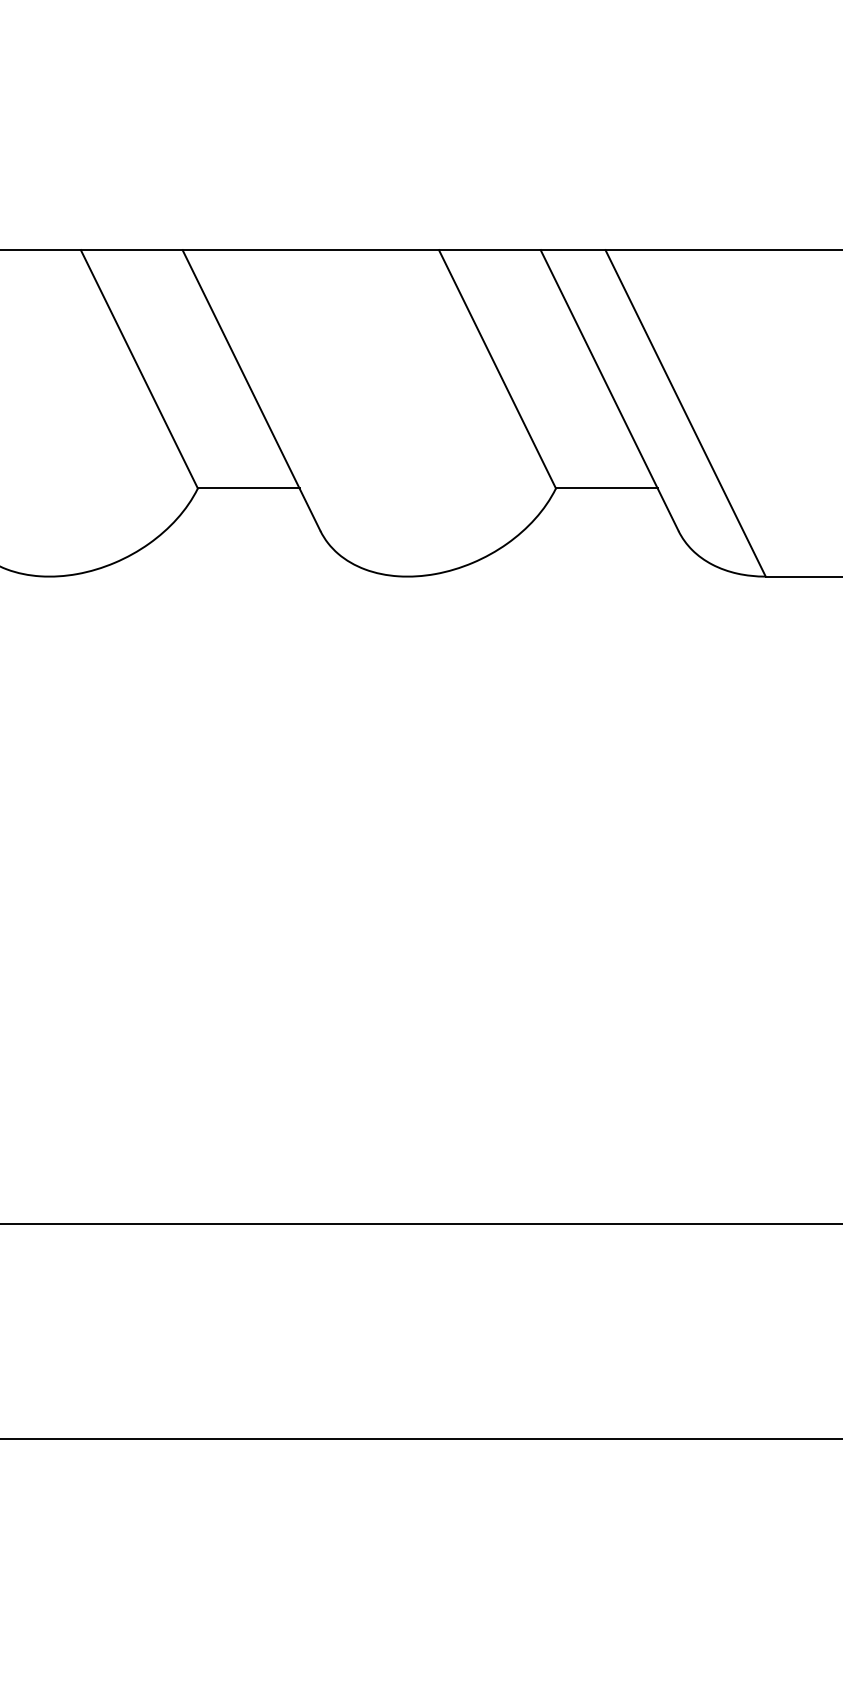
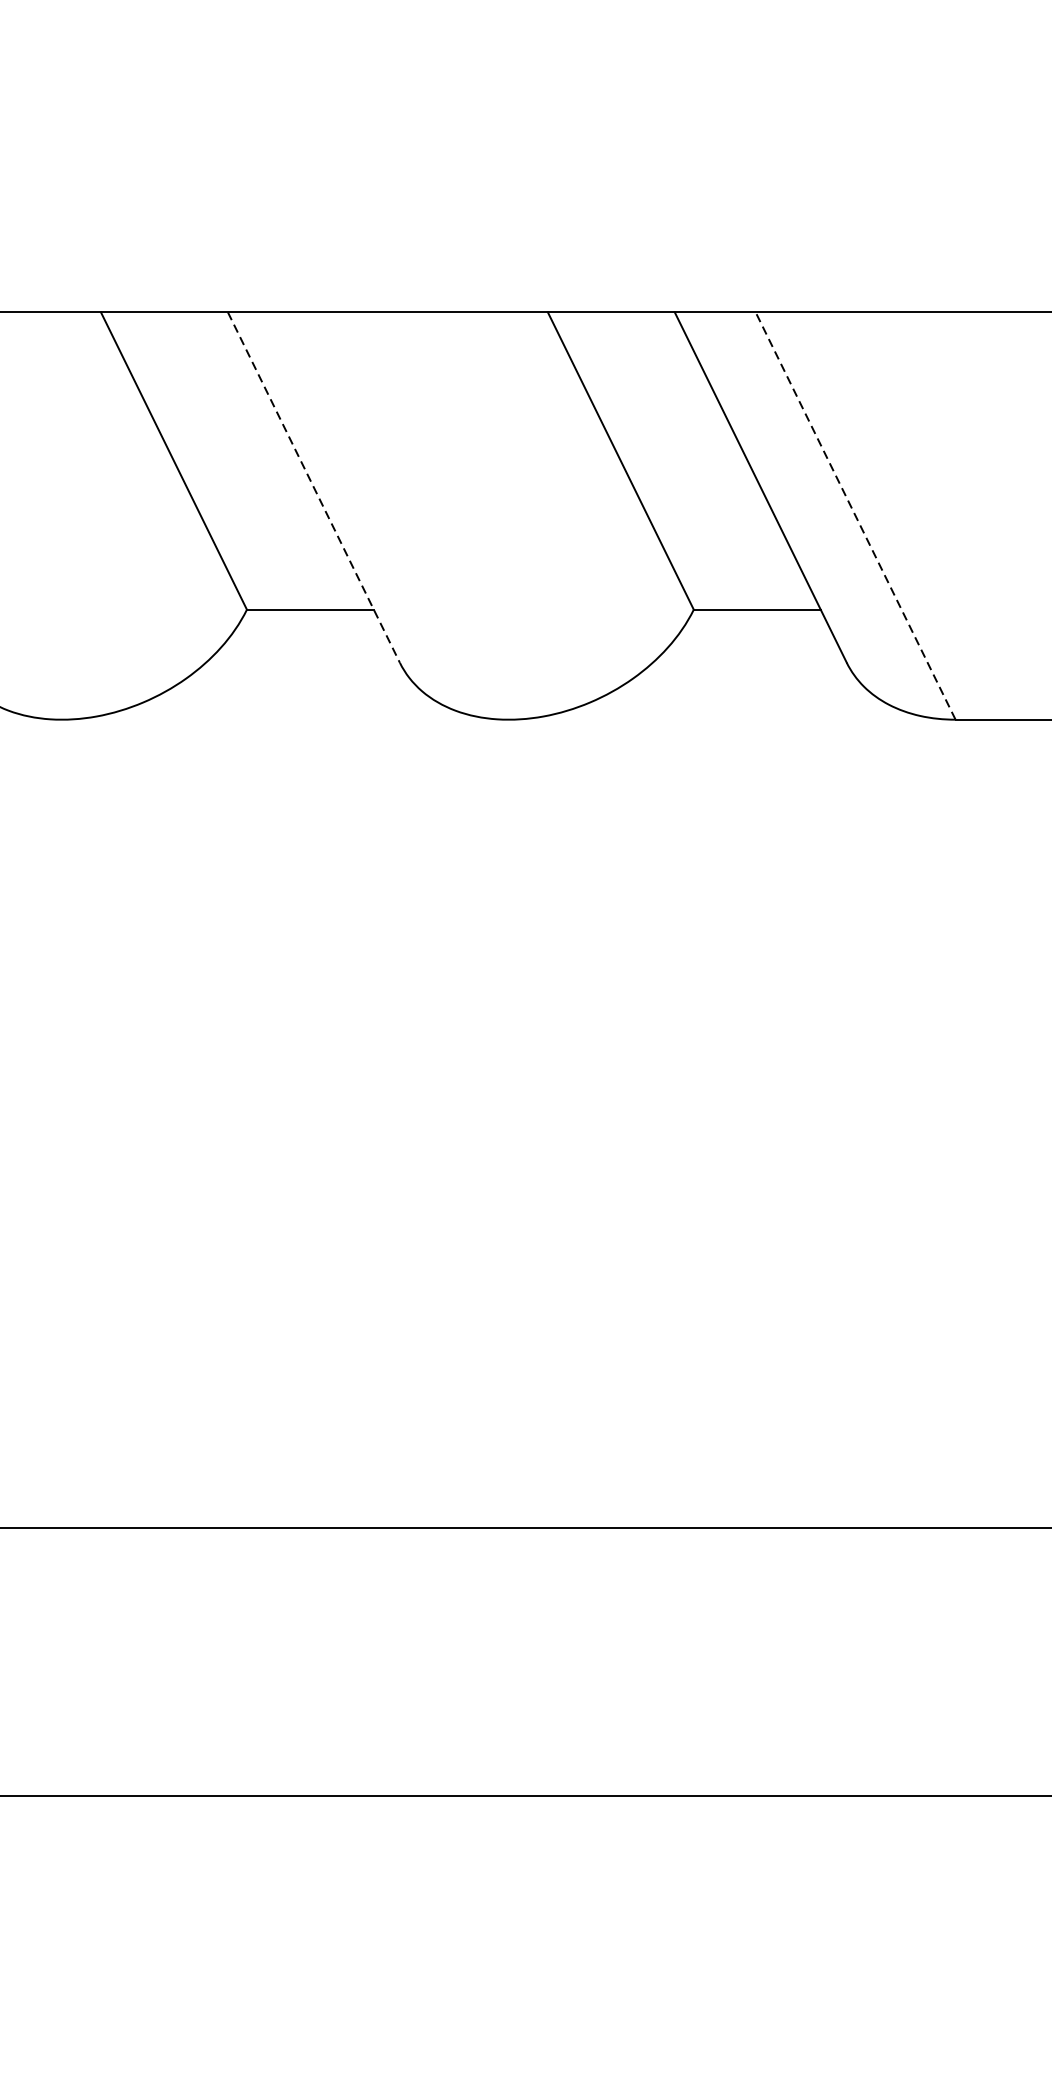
line: (251, 391) -> (313, 488), solid -> dashed
line: (685, 413) -> (855, 516), solid -> dashed

